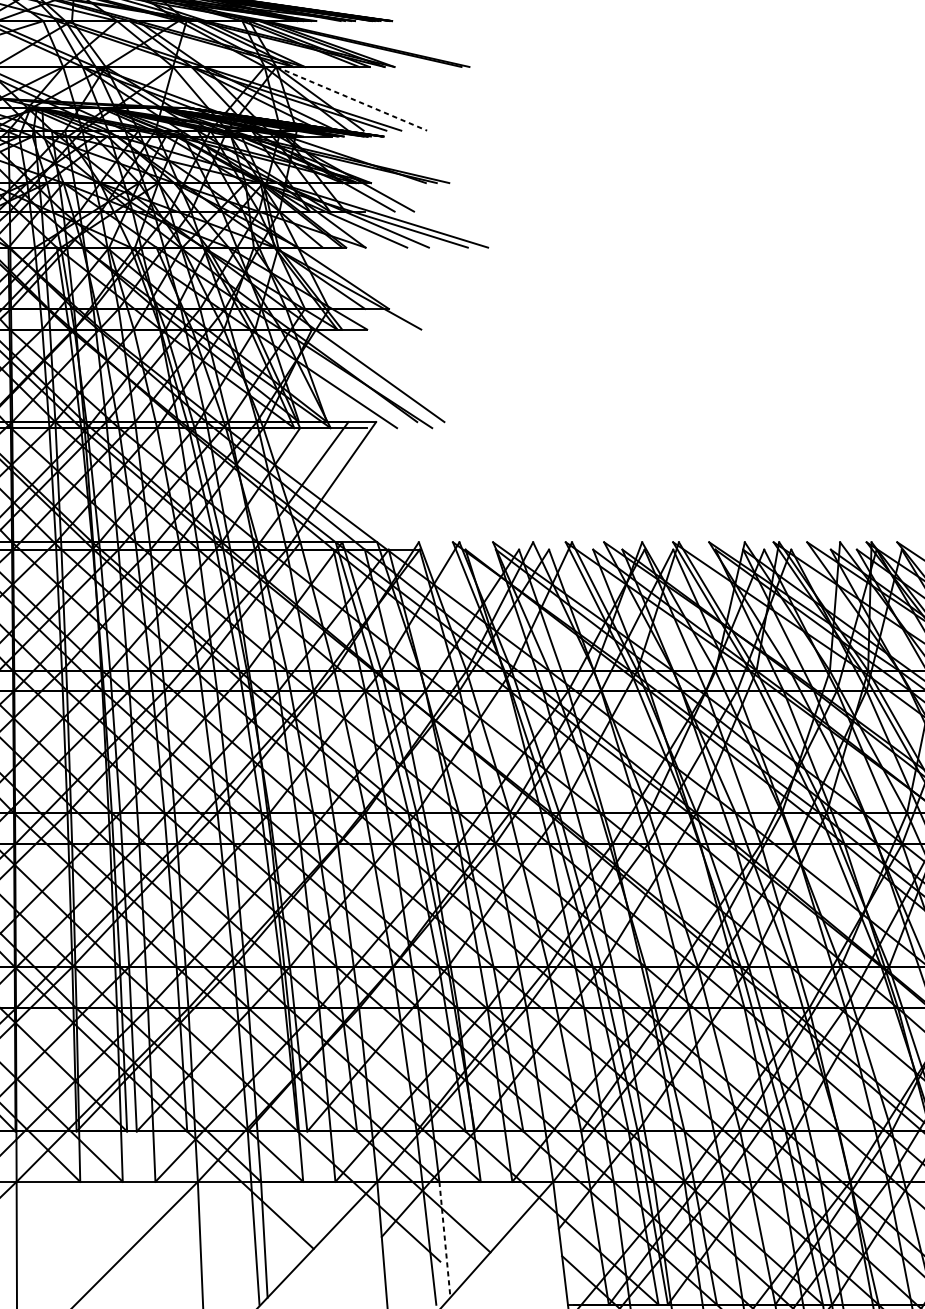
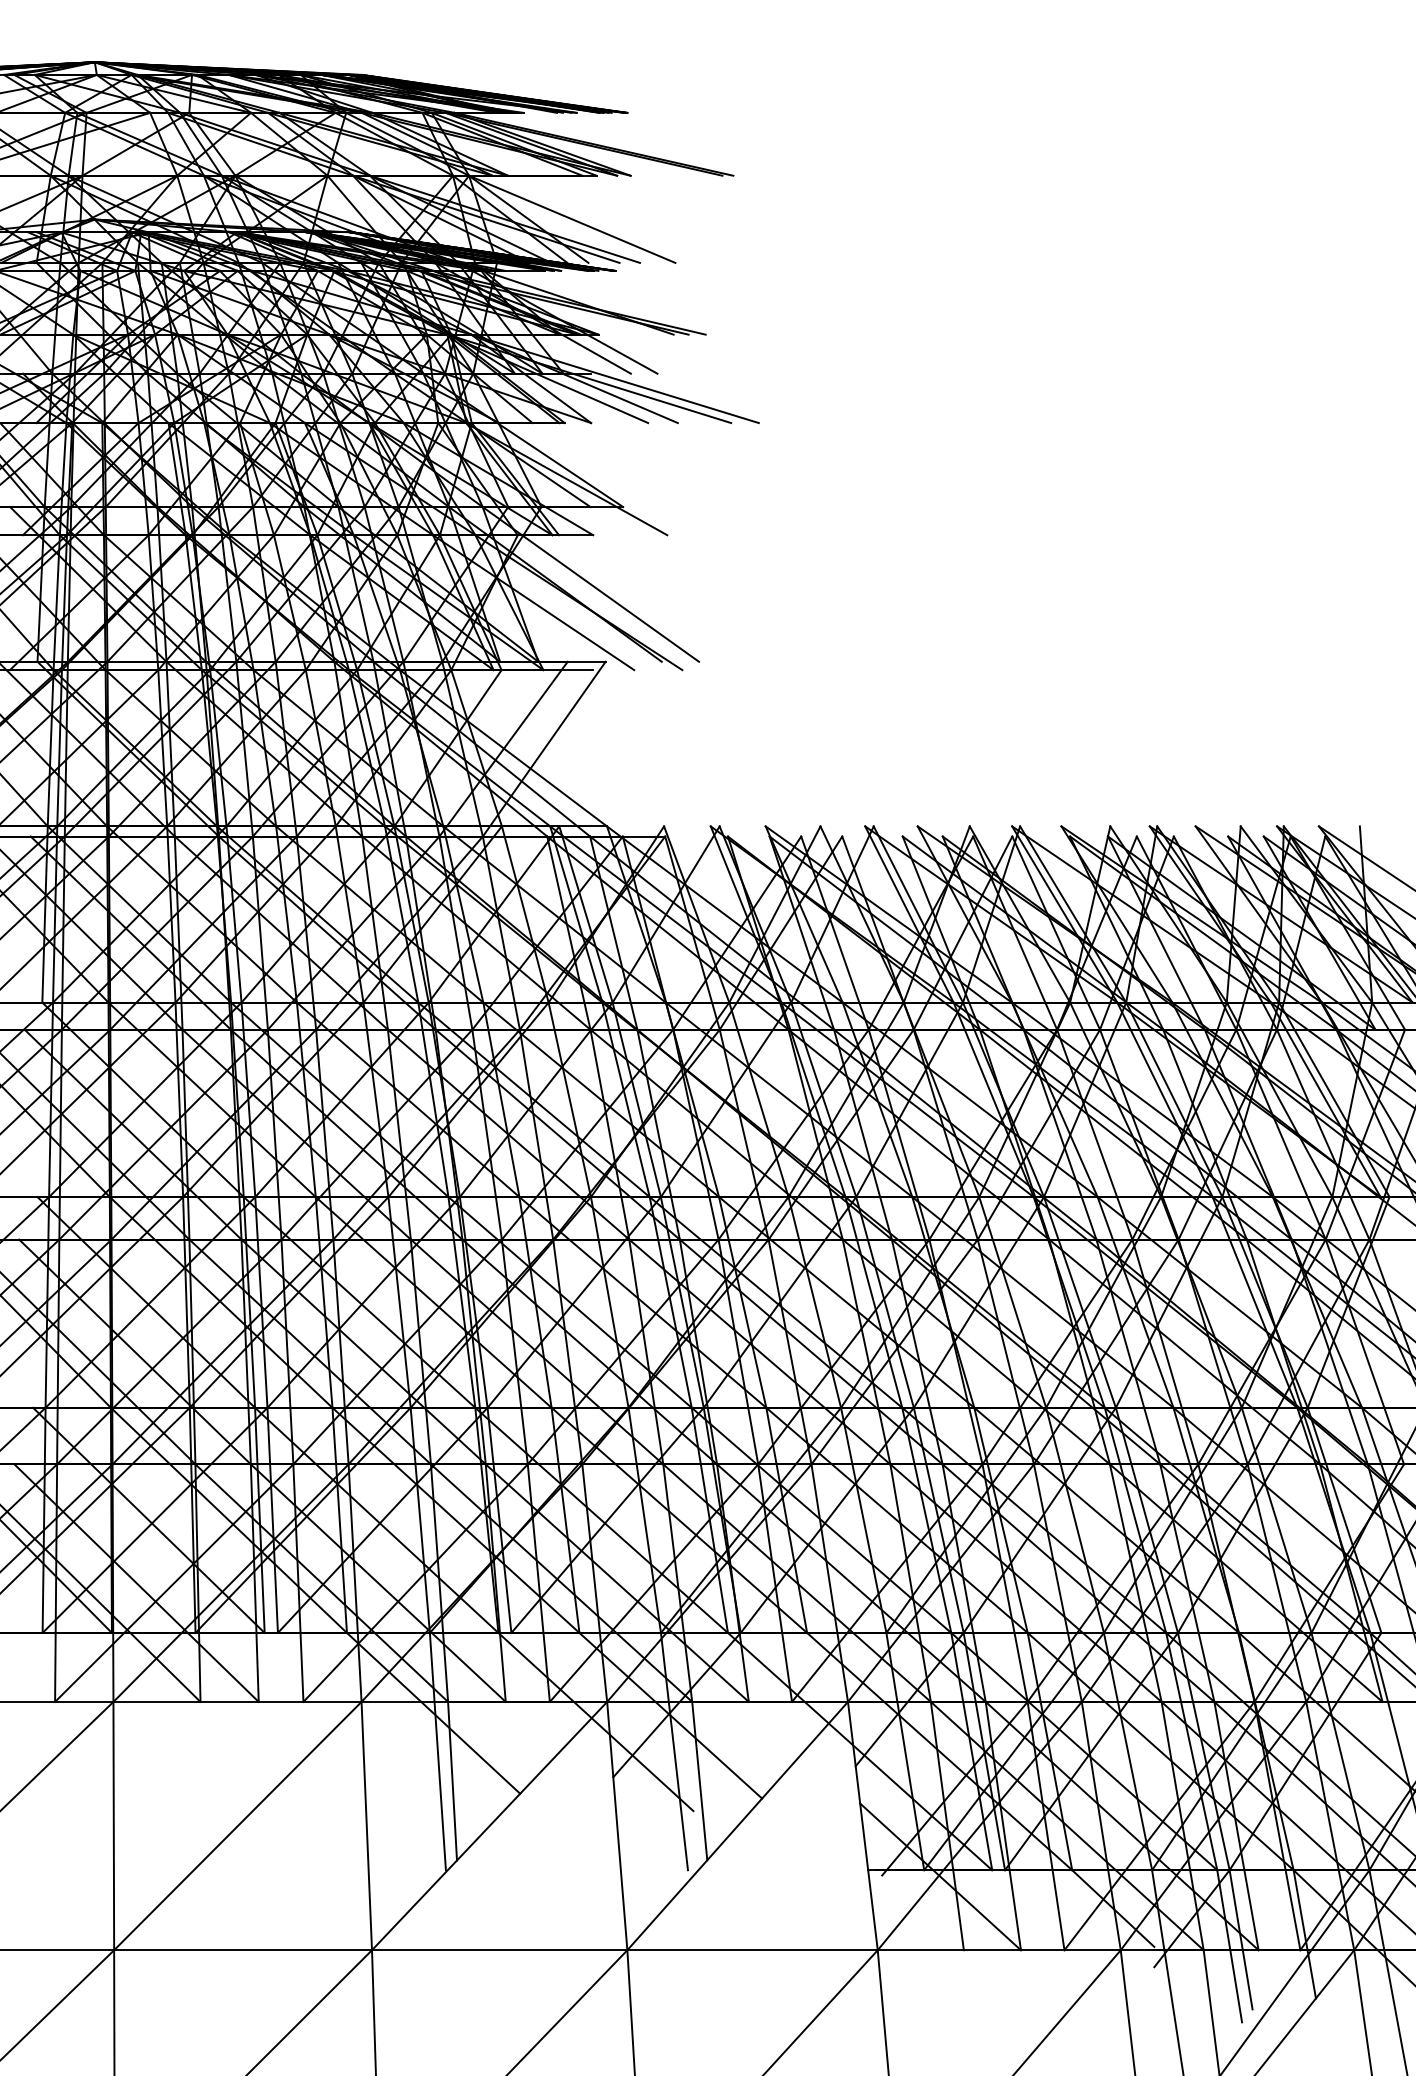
line: (351, 98) -> (572, 219), dashed -> solid
line: (444, 1239) -> (699, 1781), dashed -> solid

